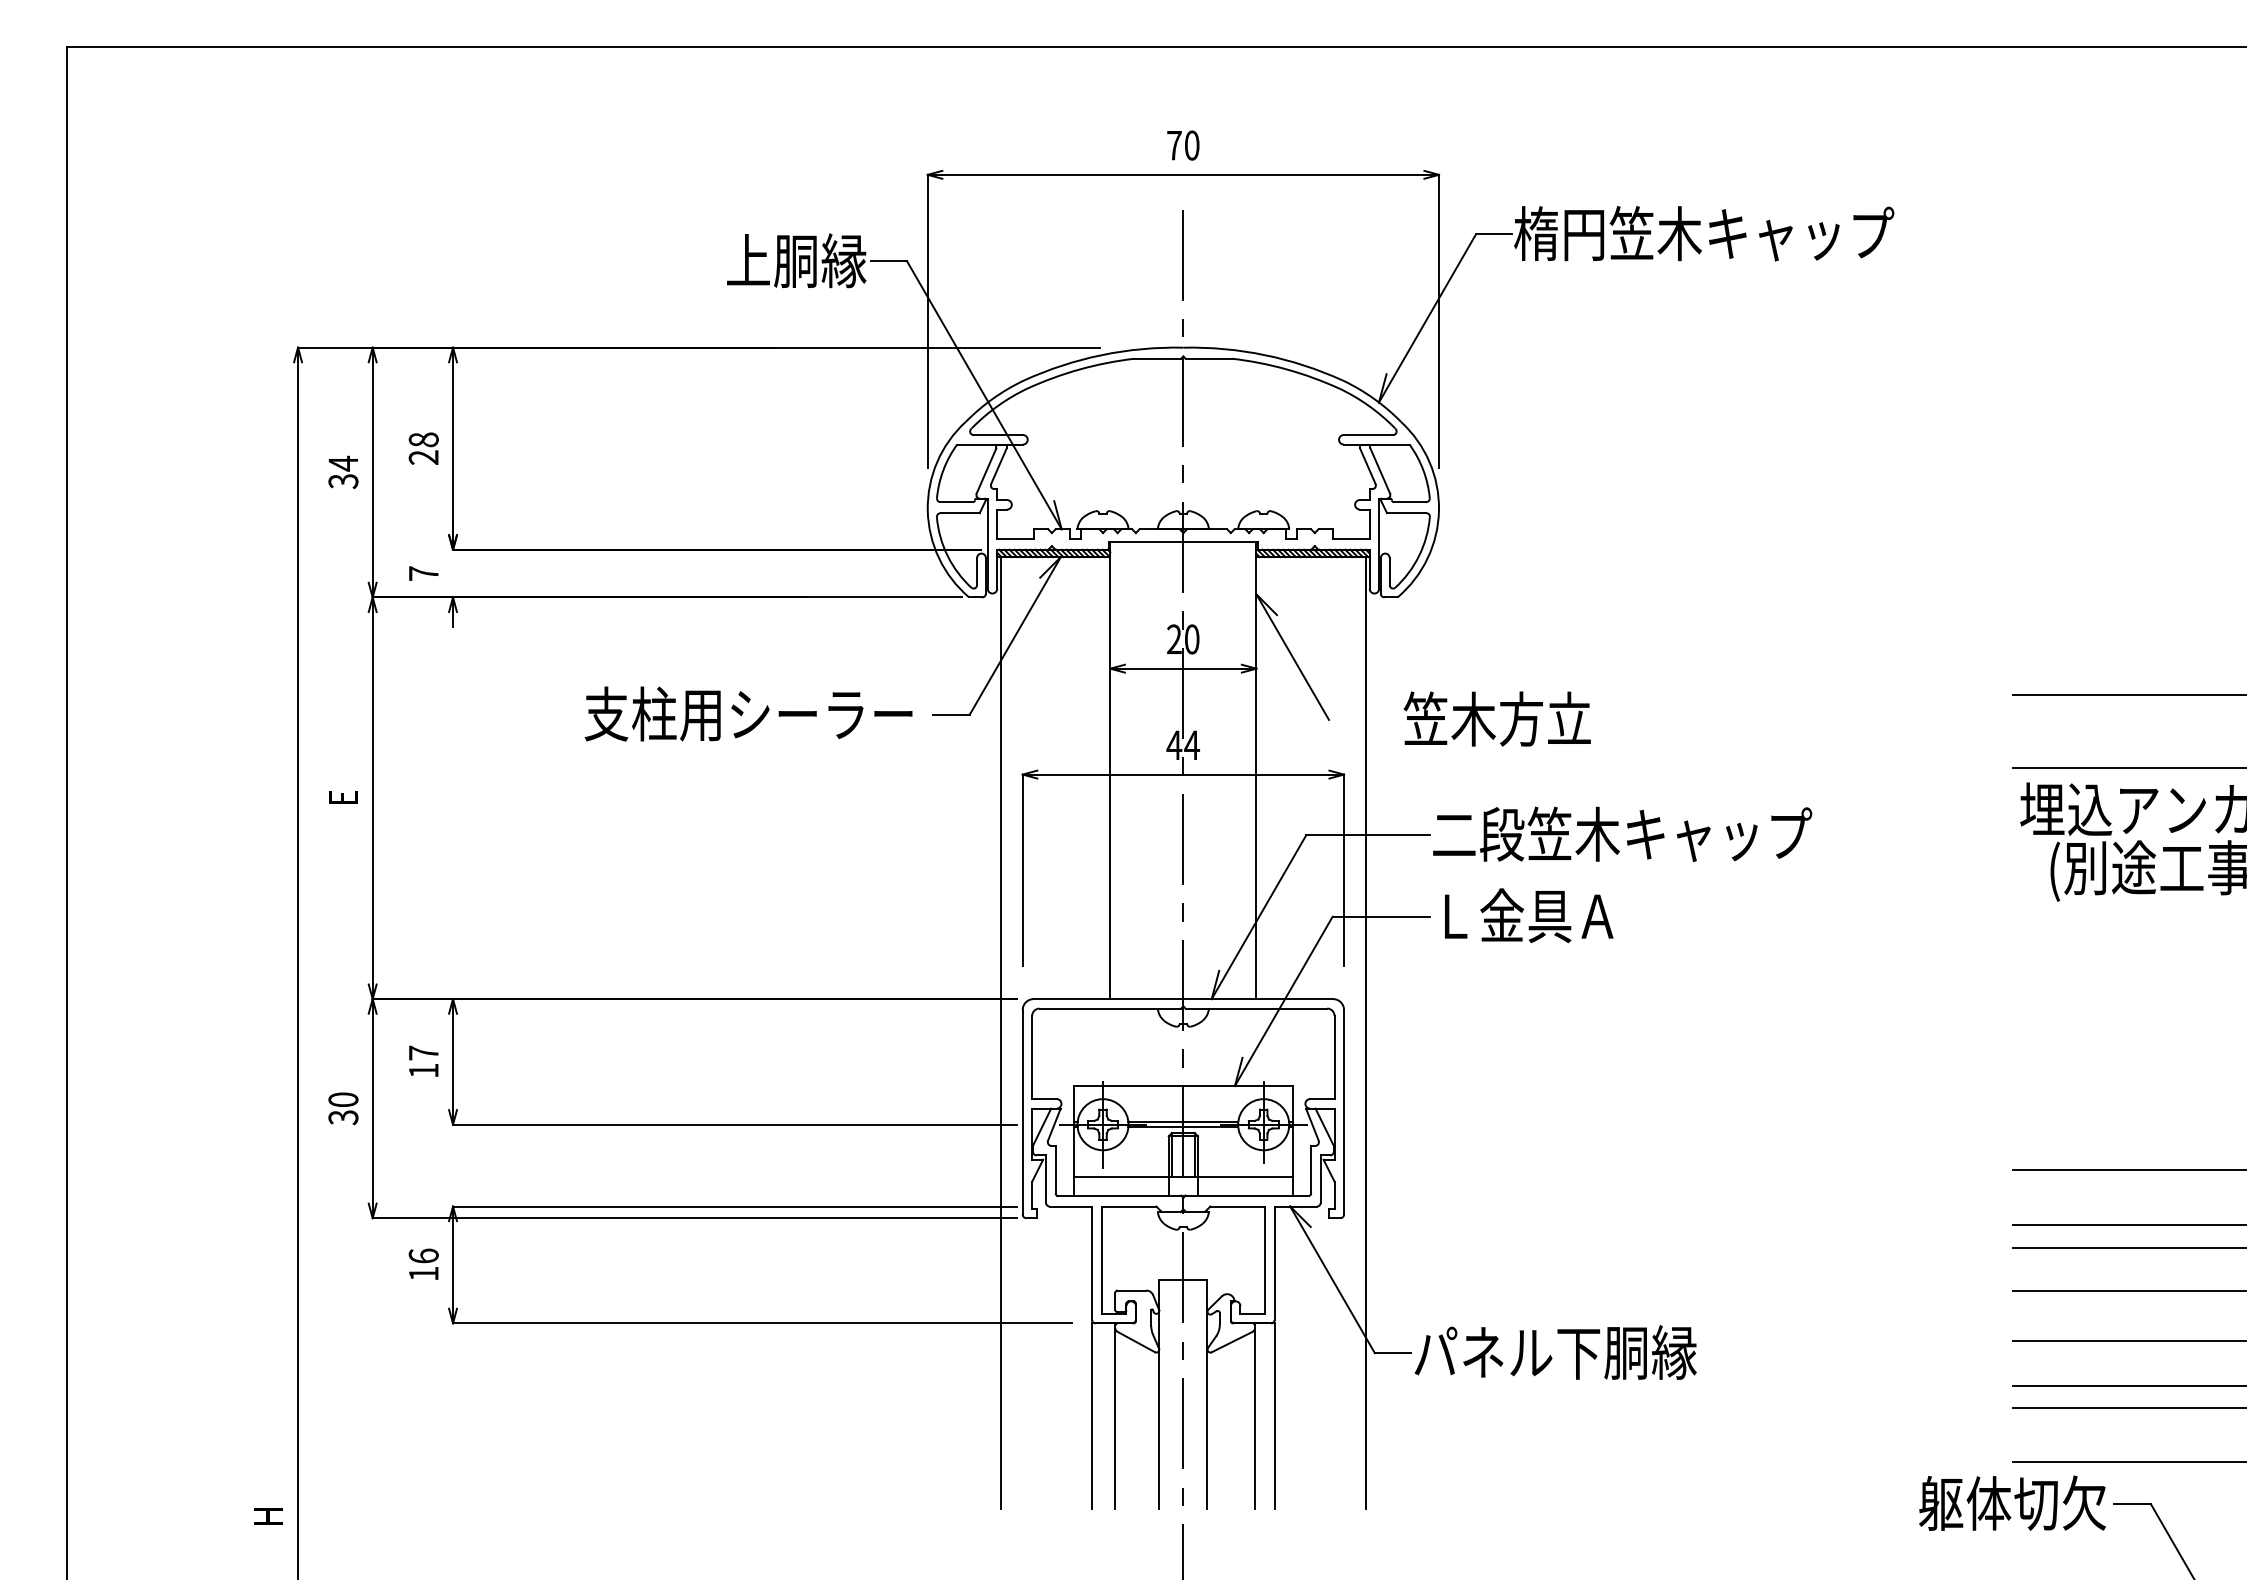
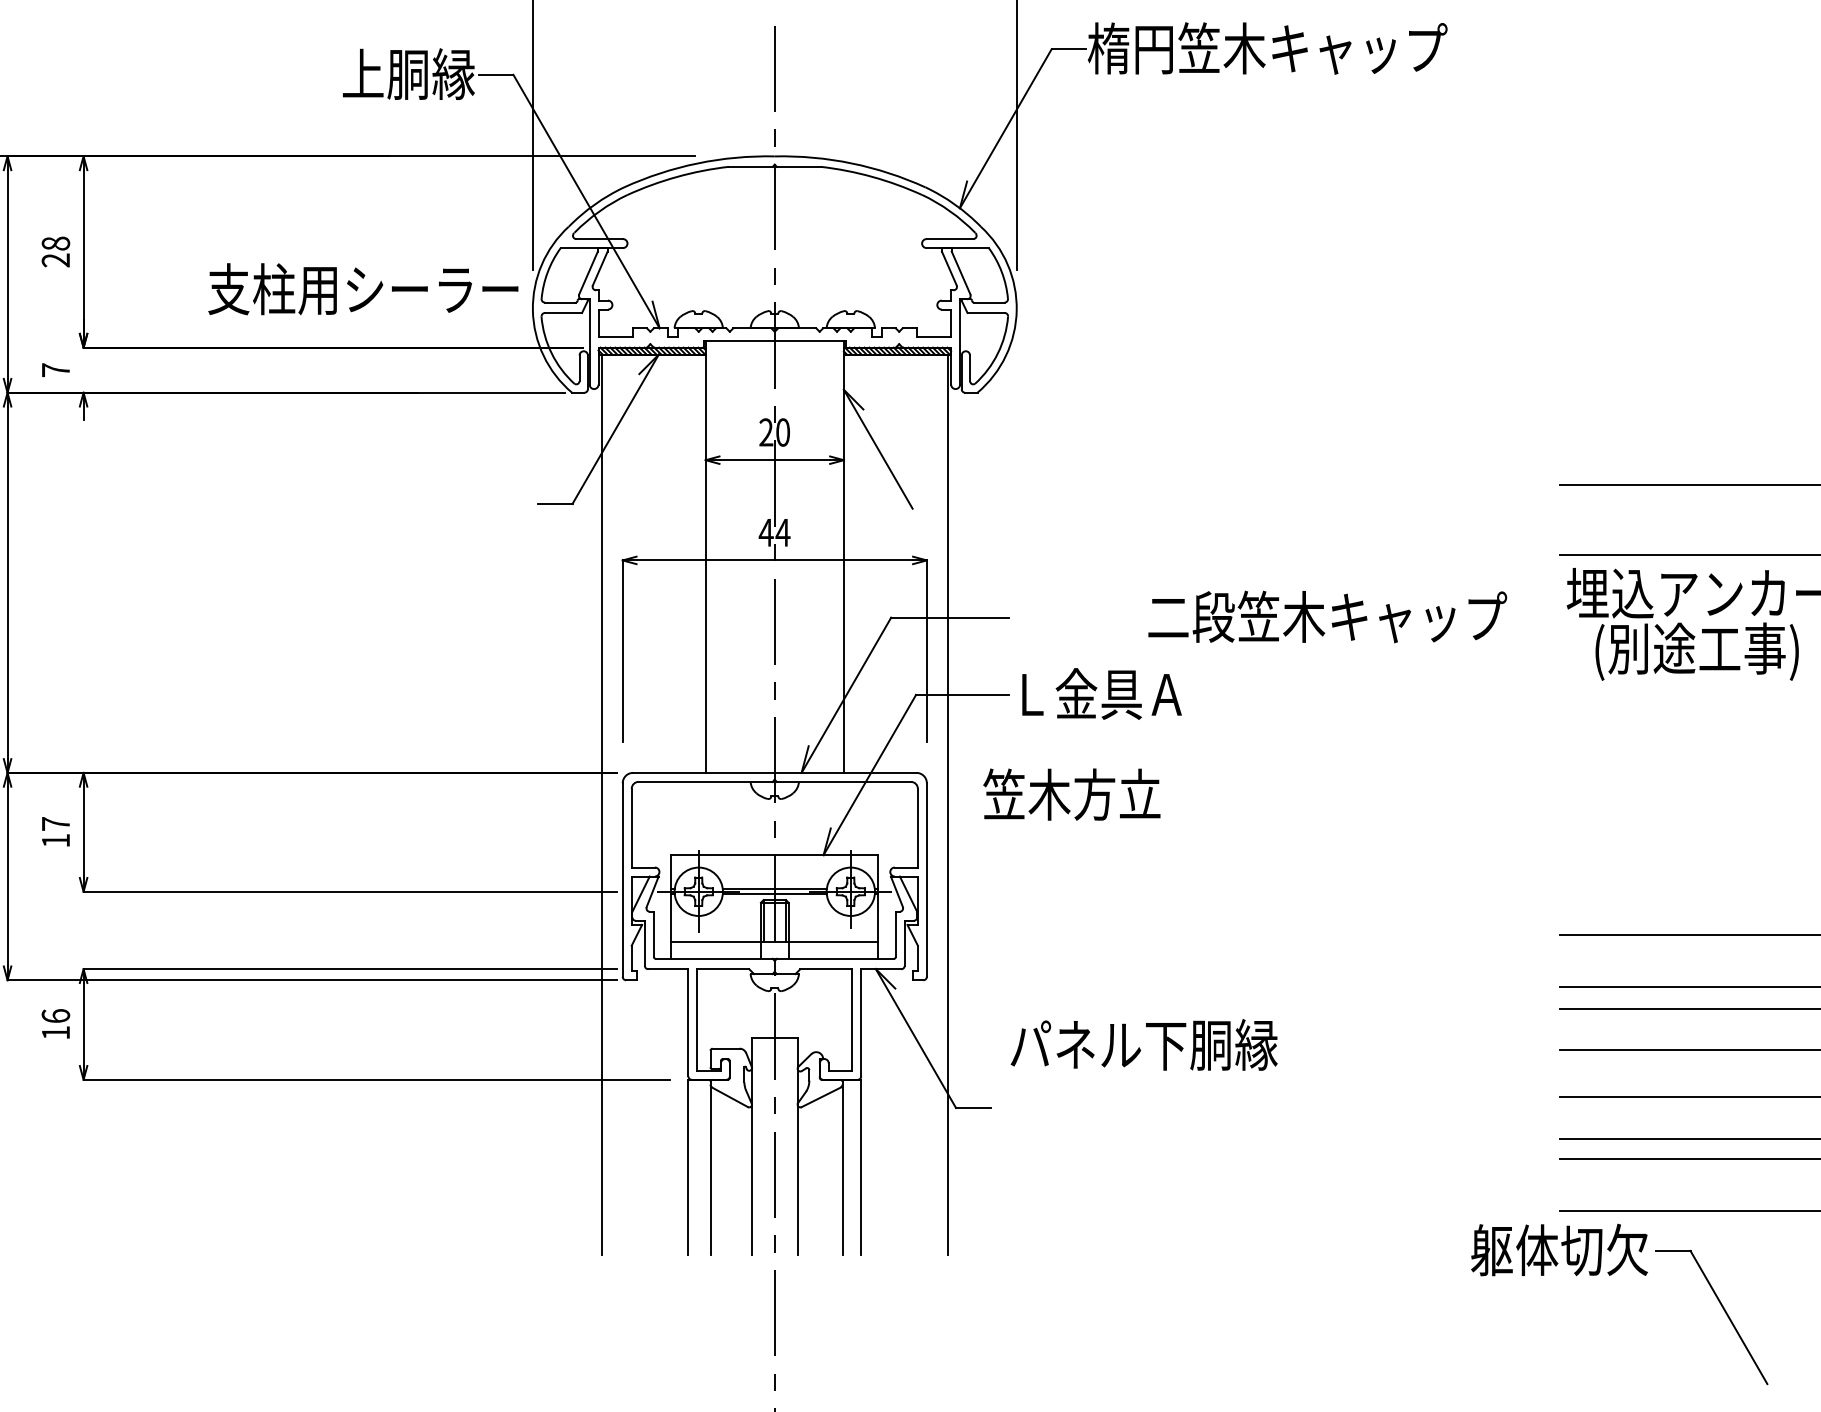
text: (748, 713) -> (363, 288), moved
text: (1496, 718) -> (1071, 794), moved
text: (1622, 834) -> (1327, 617), moved
text: (1555, 1352) -> (1144, 1044), moved

